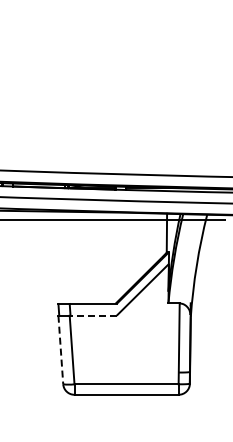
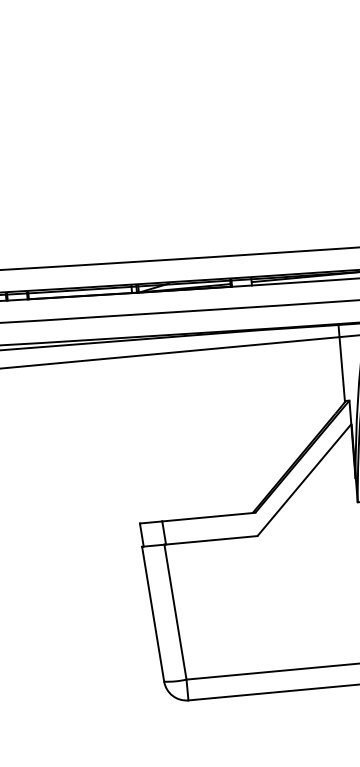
line: (92, 315) -> (209, 540), dashed -> solid
line: (60, 350) -> (152, 615), dashed -> solid

